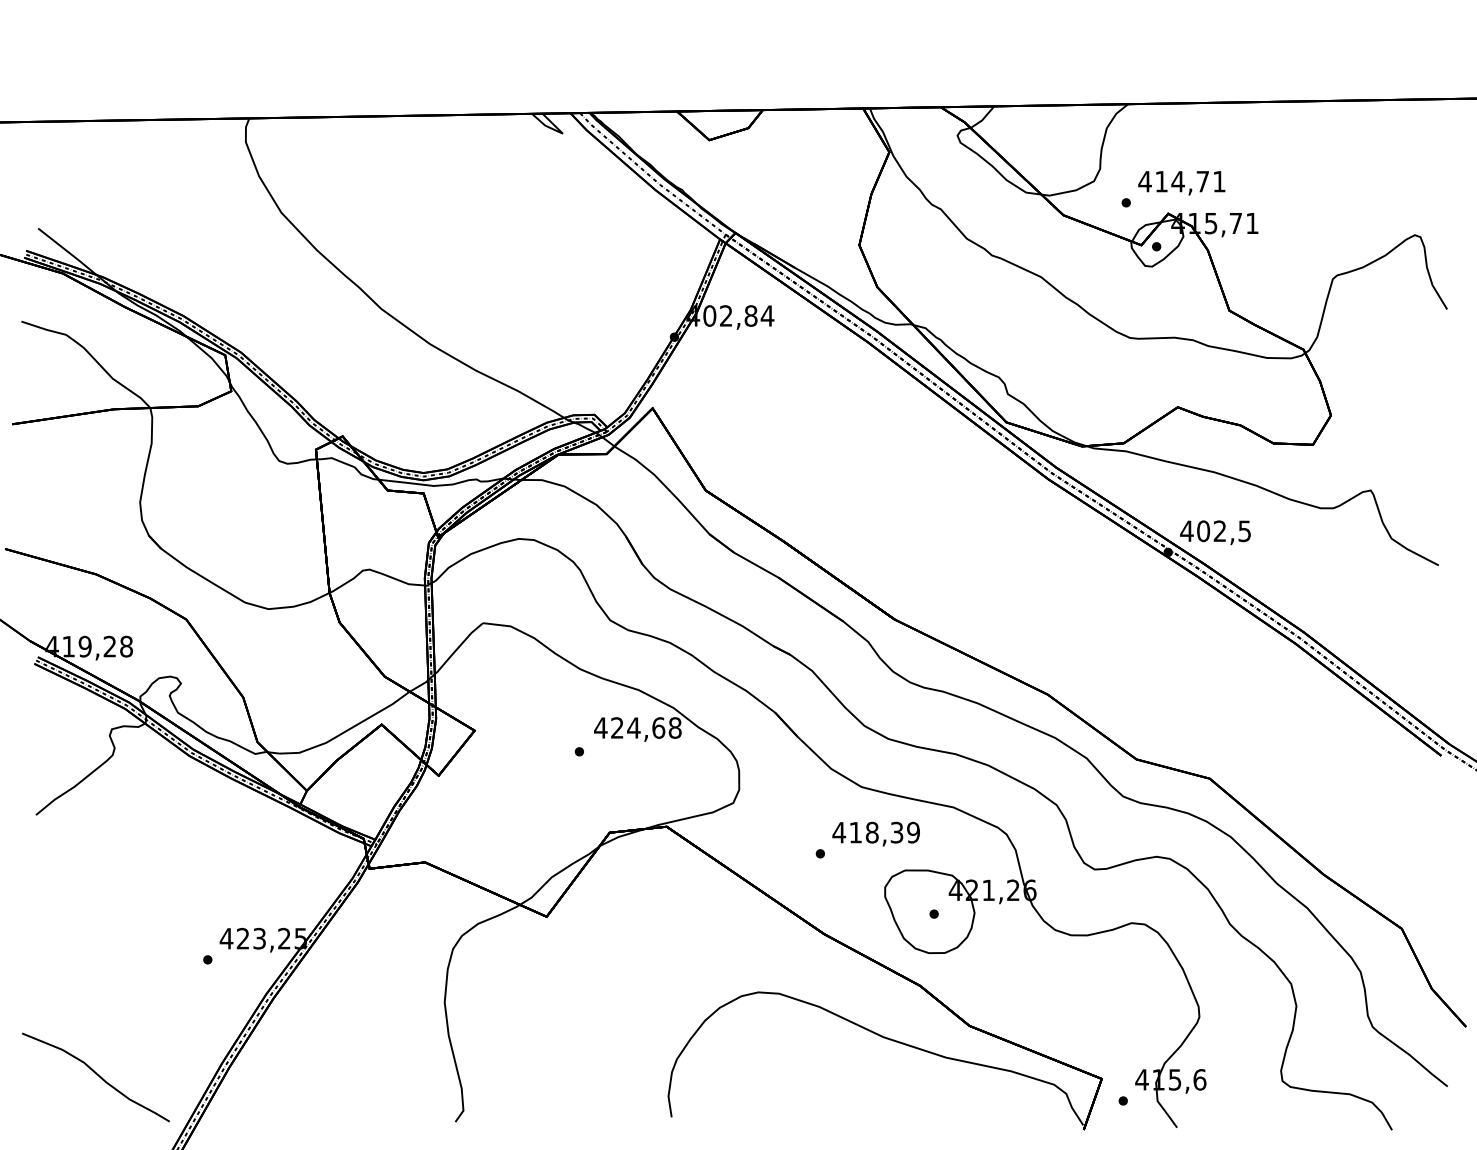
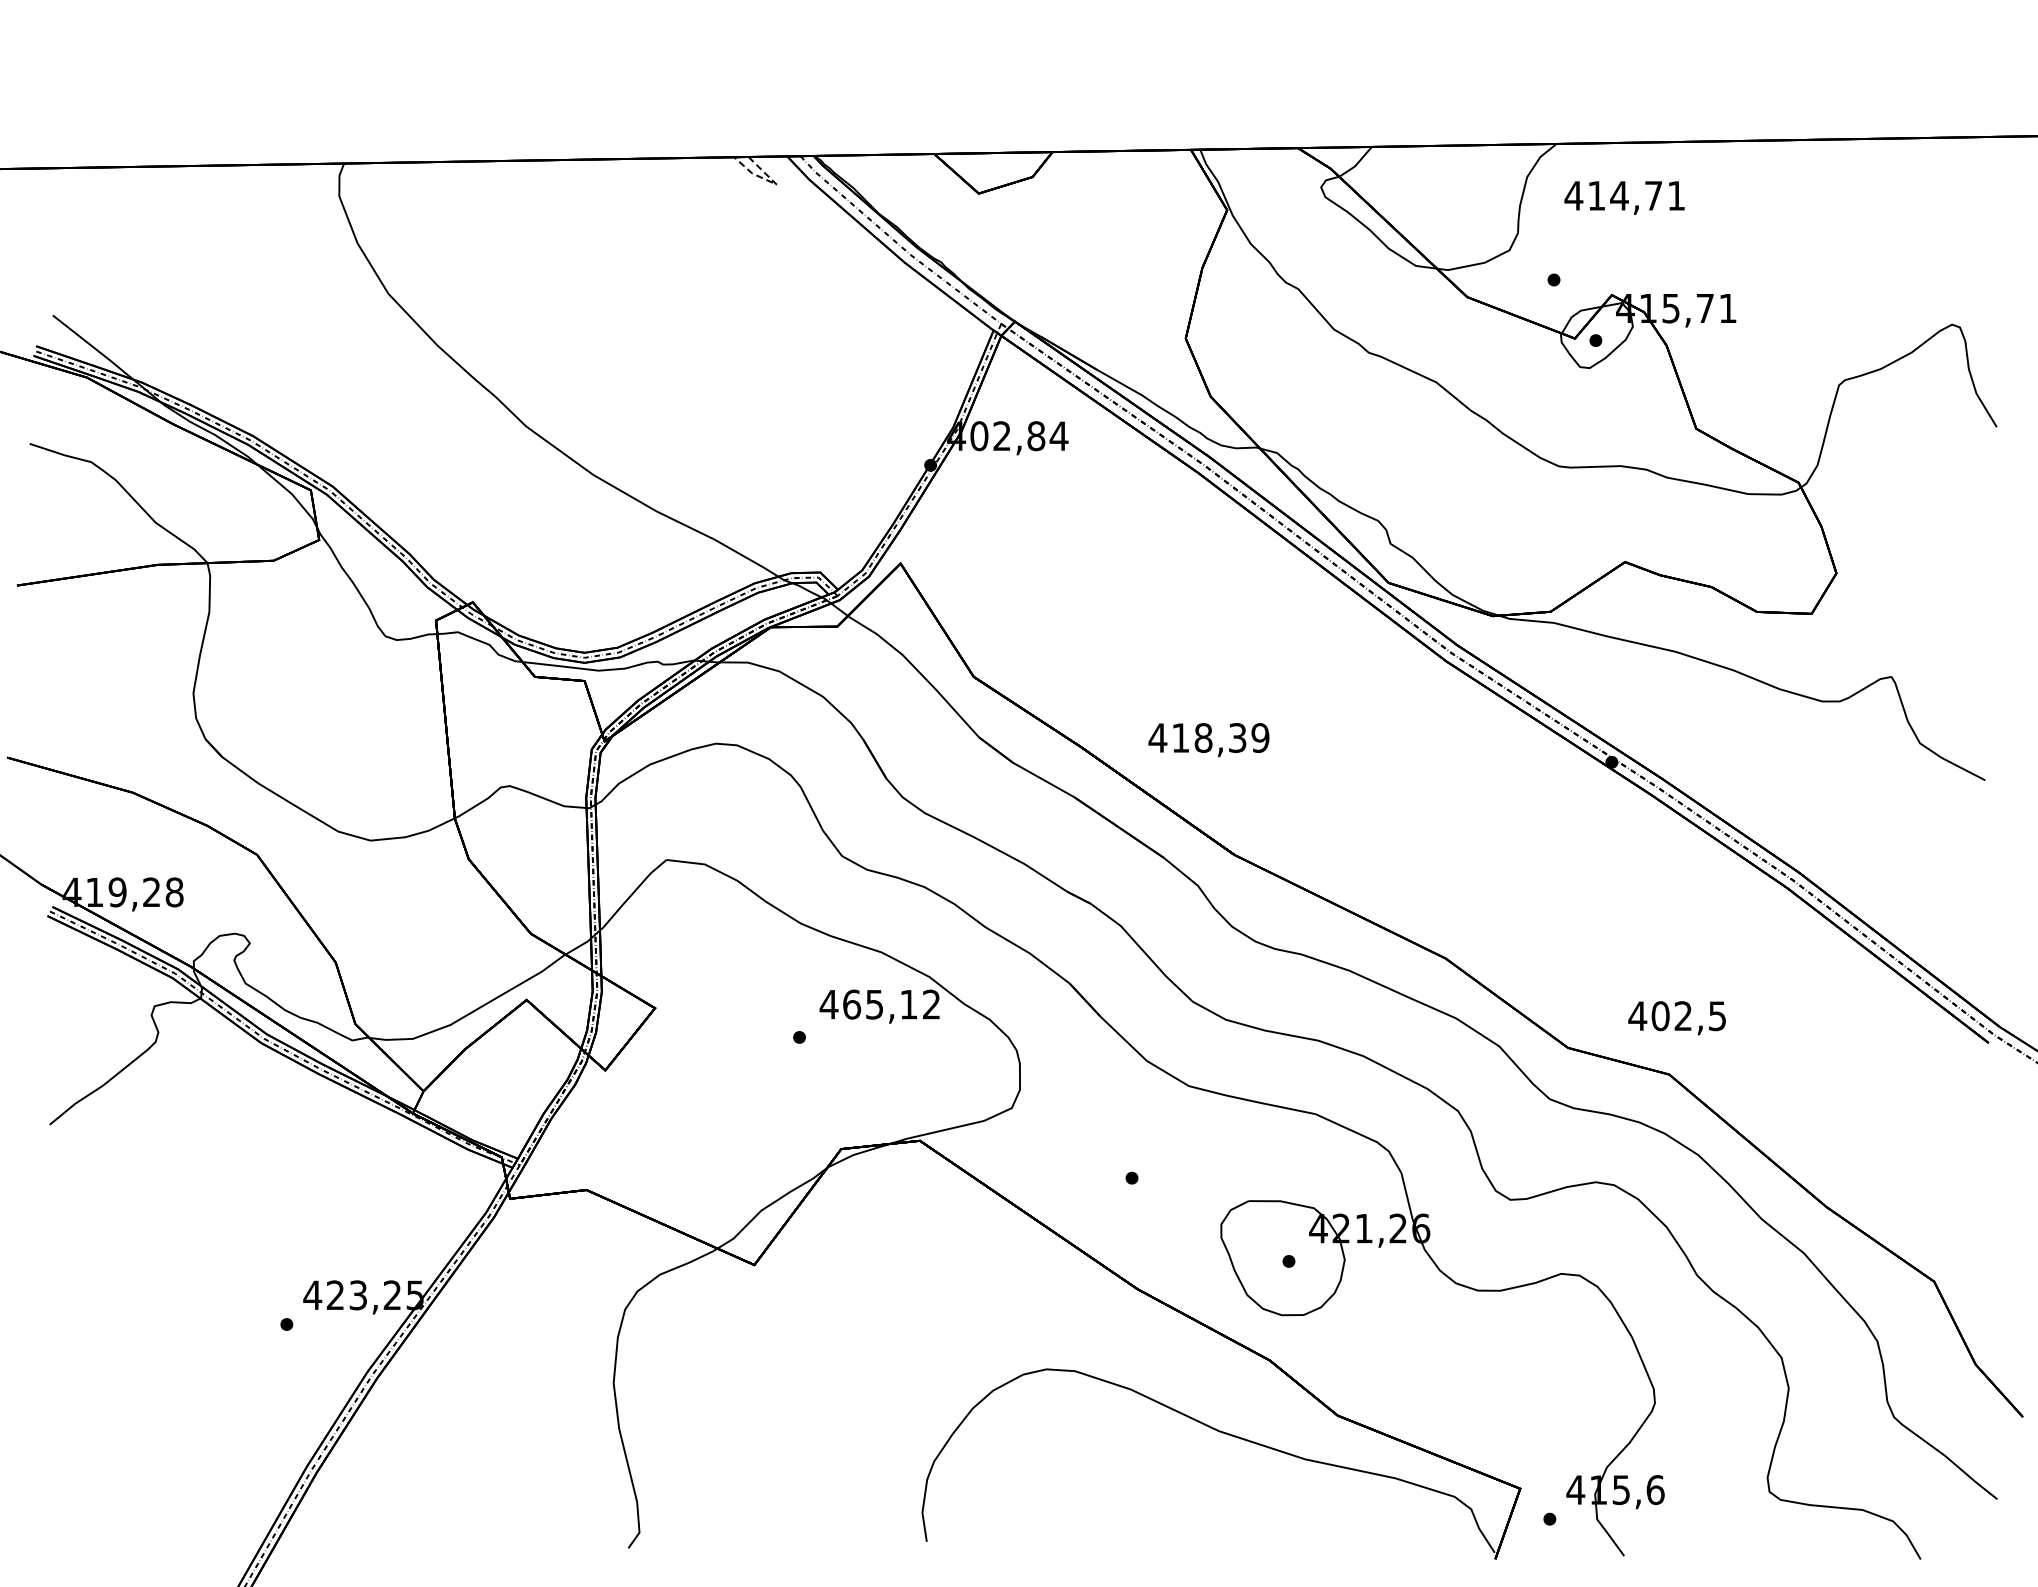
line: (558, 131) -> (770, 181), solid -> dashed
text: (1181, 182) -> (1624, 197), moved
text: (1215, 532) -> (1676, 1018), moved
text: (646, 727) -> (891, 1004), 424,68 -> 465,12
text: (875, 834) -> (1208, 740), moved
curve: (97, 1075) -> (134, 1483), removed

